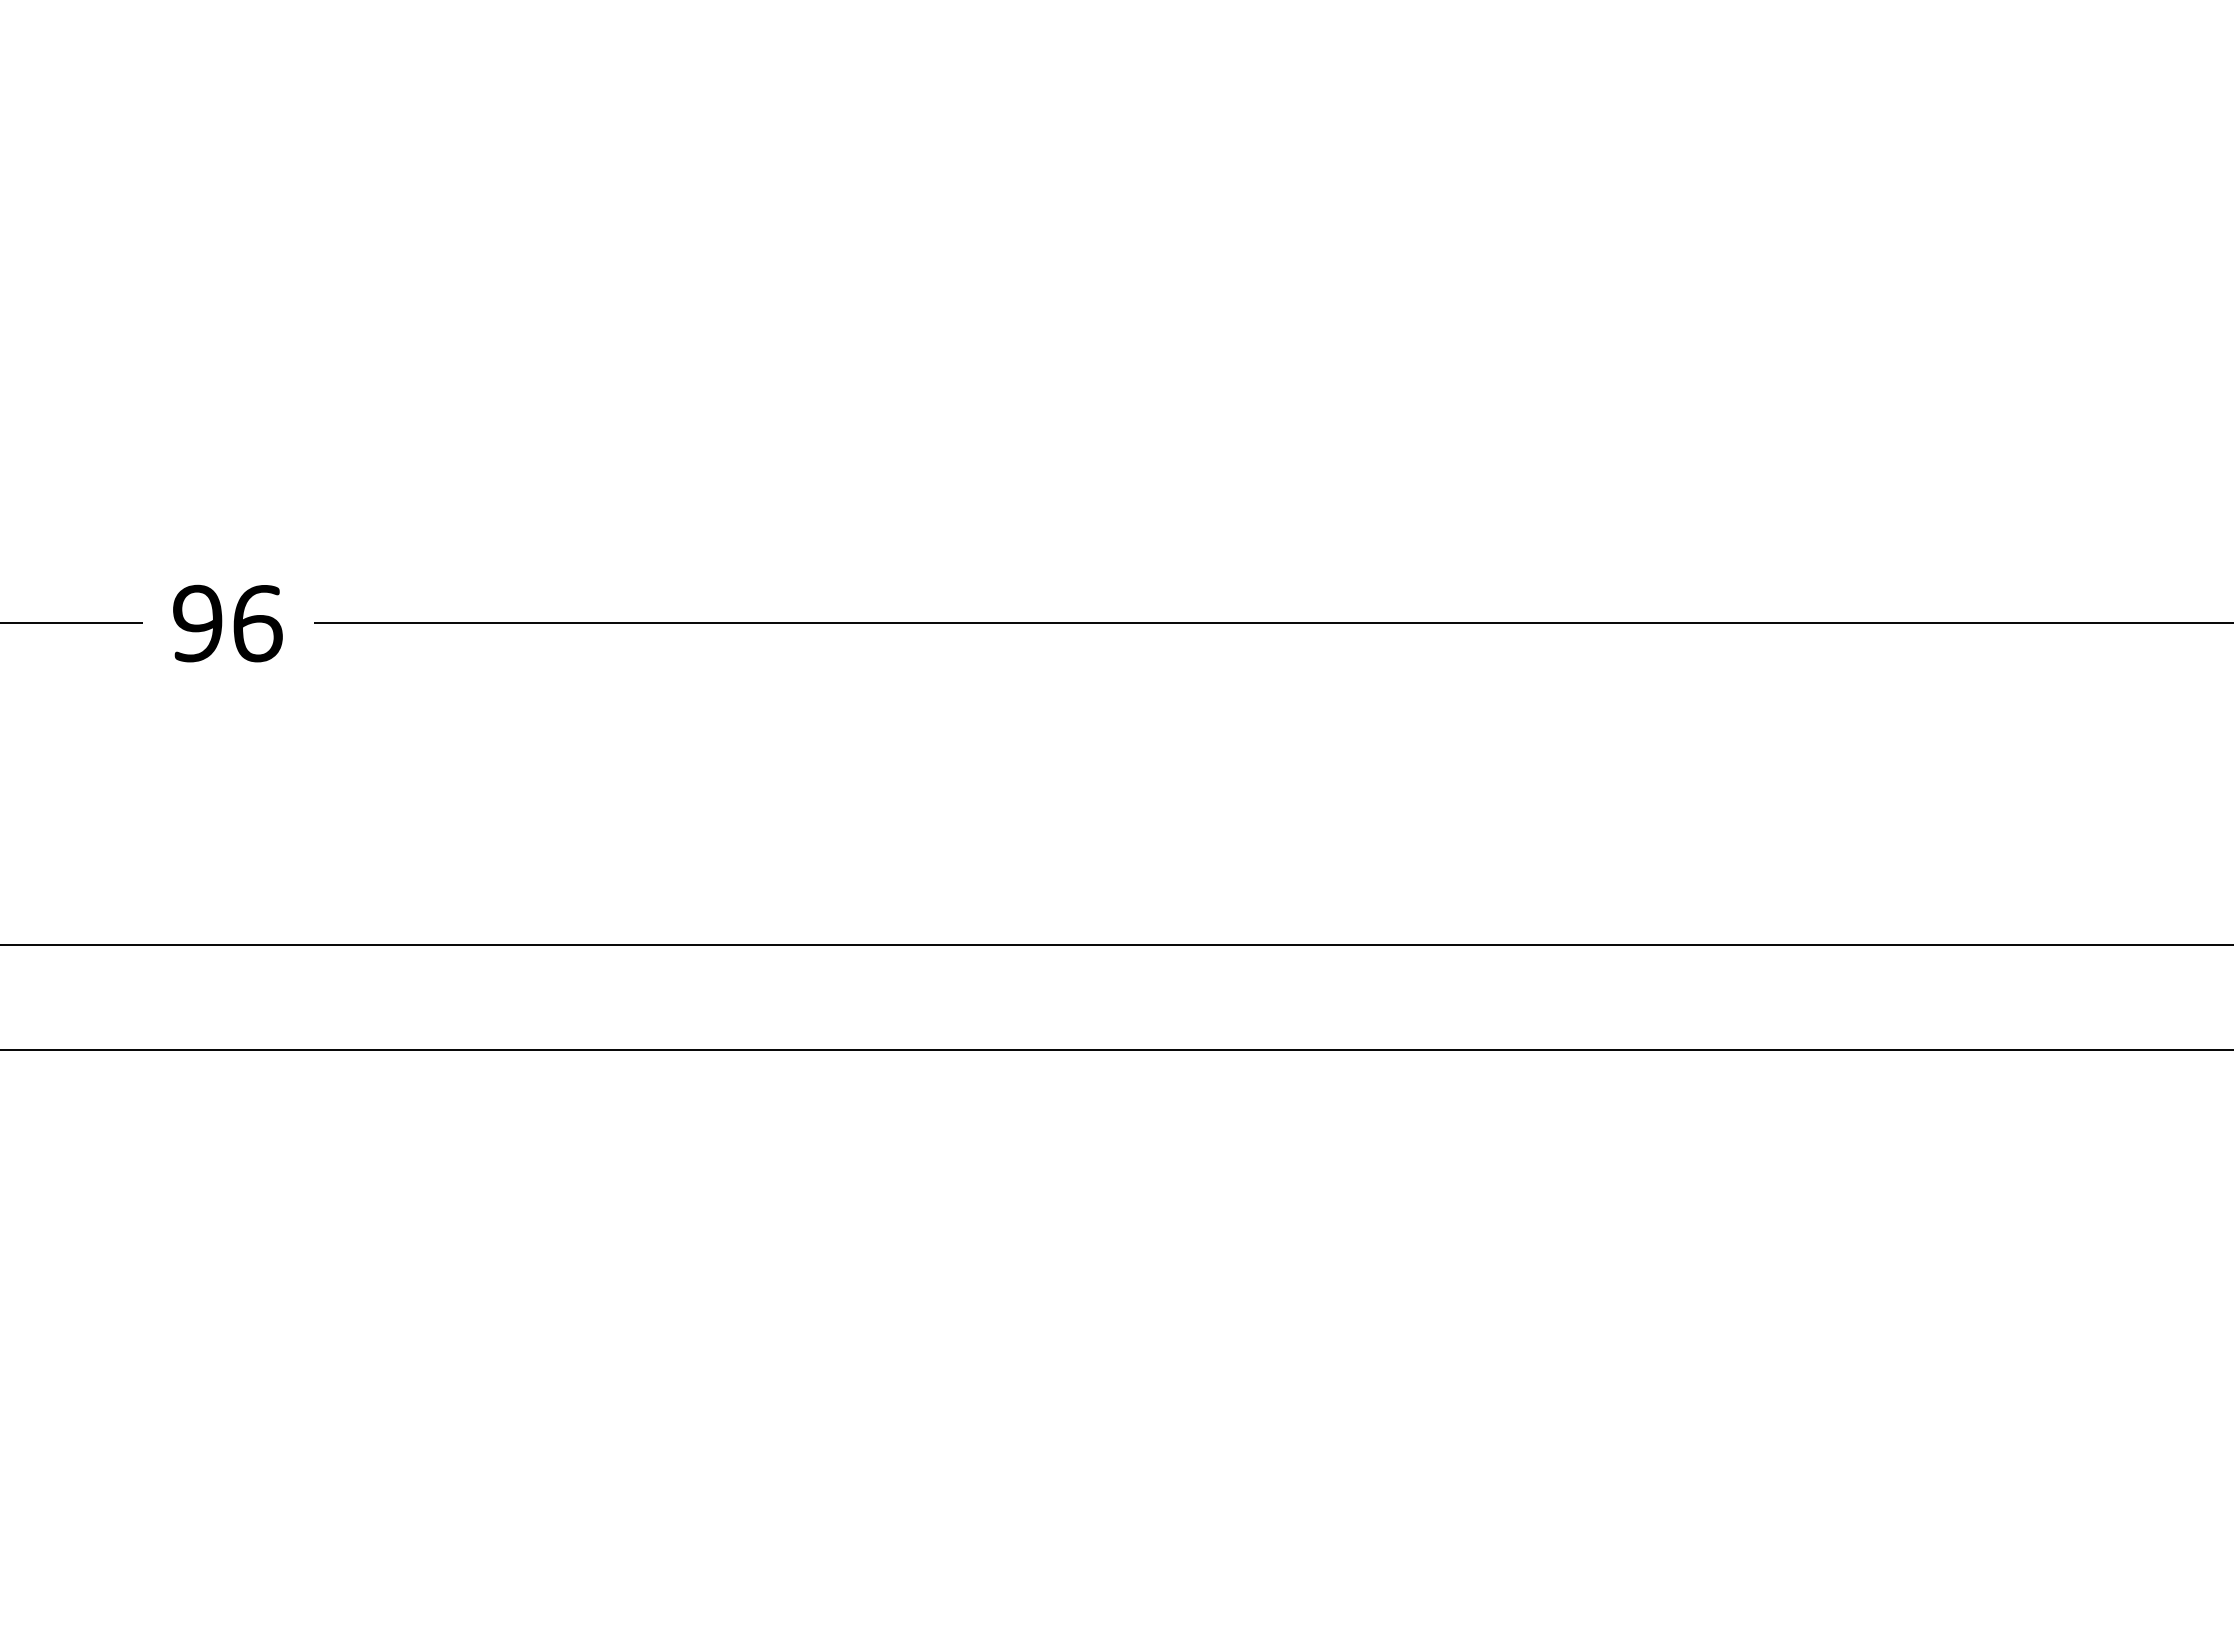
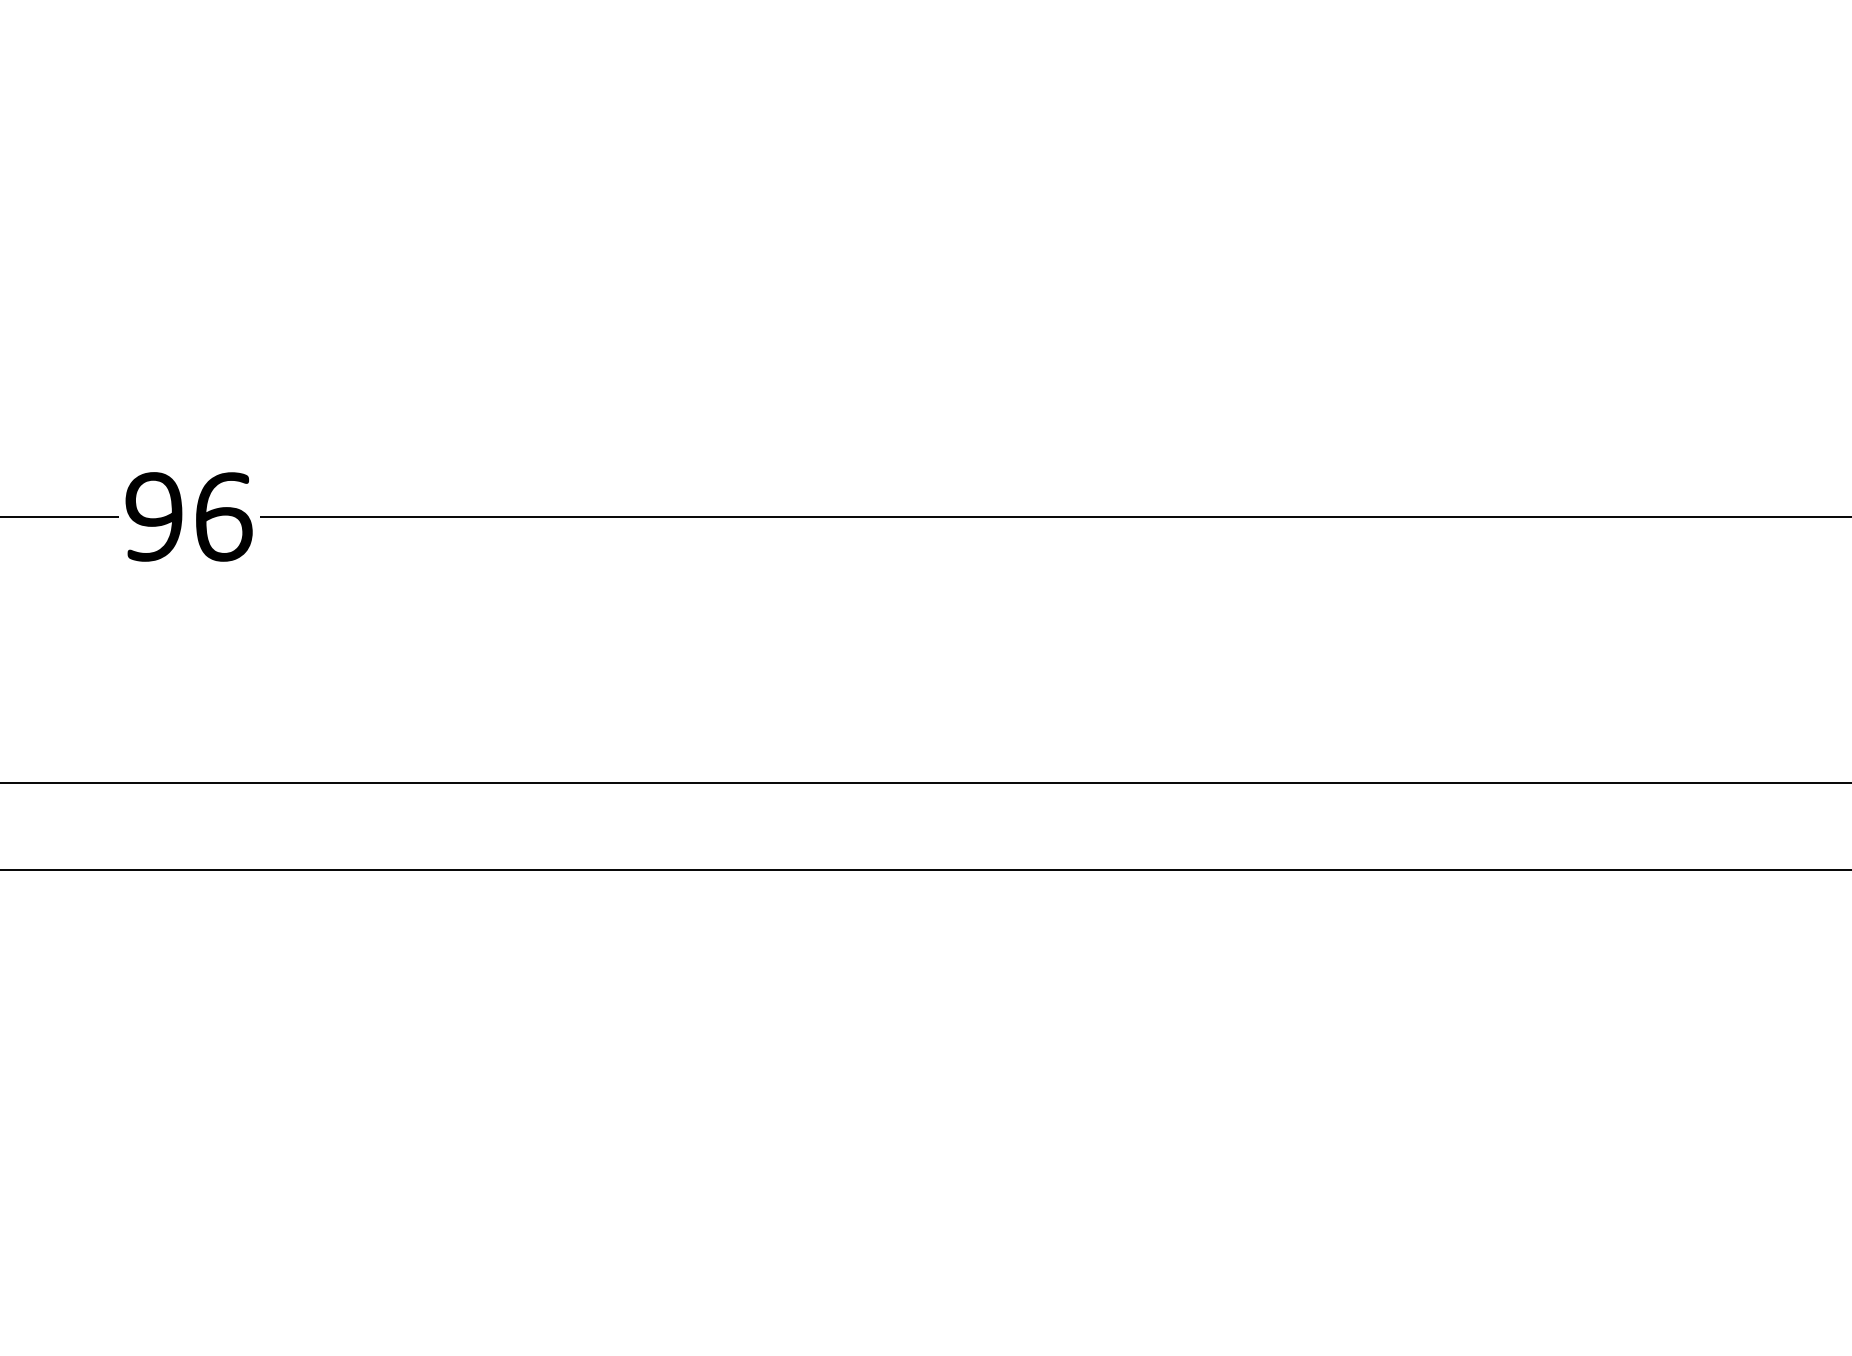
part: (227, 623) -> (188, 516), size x1.4

